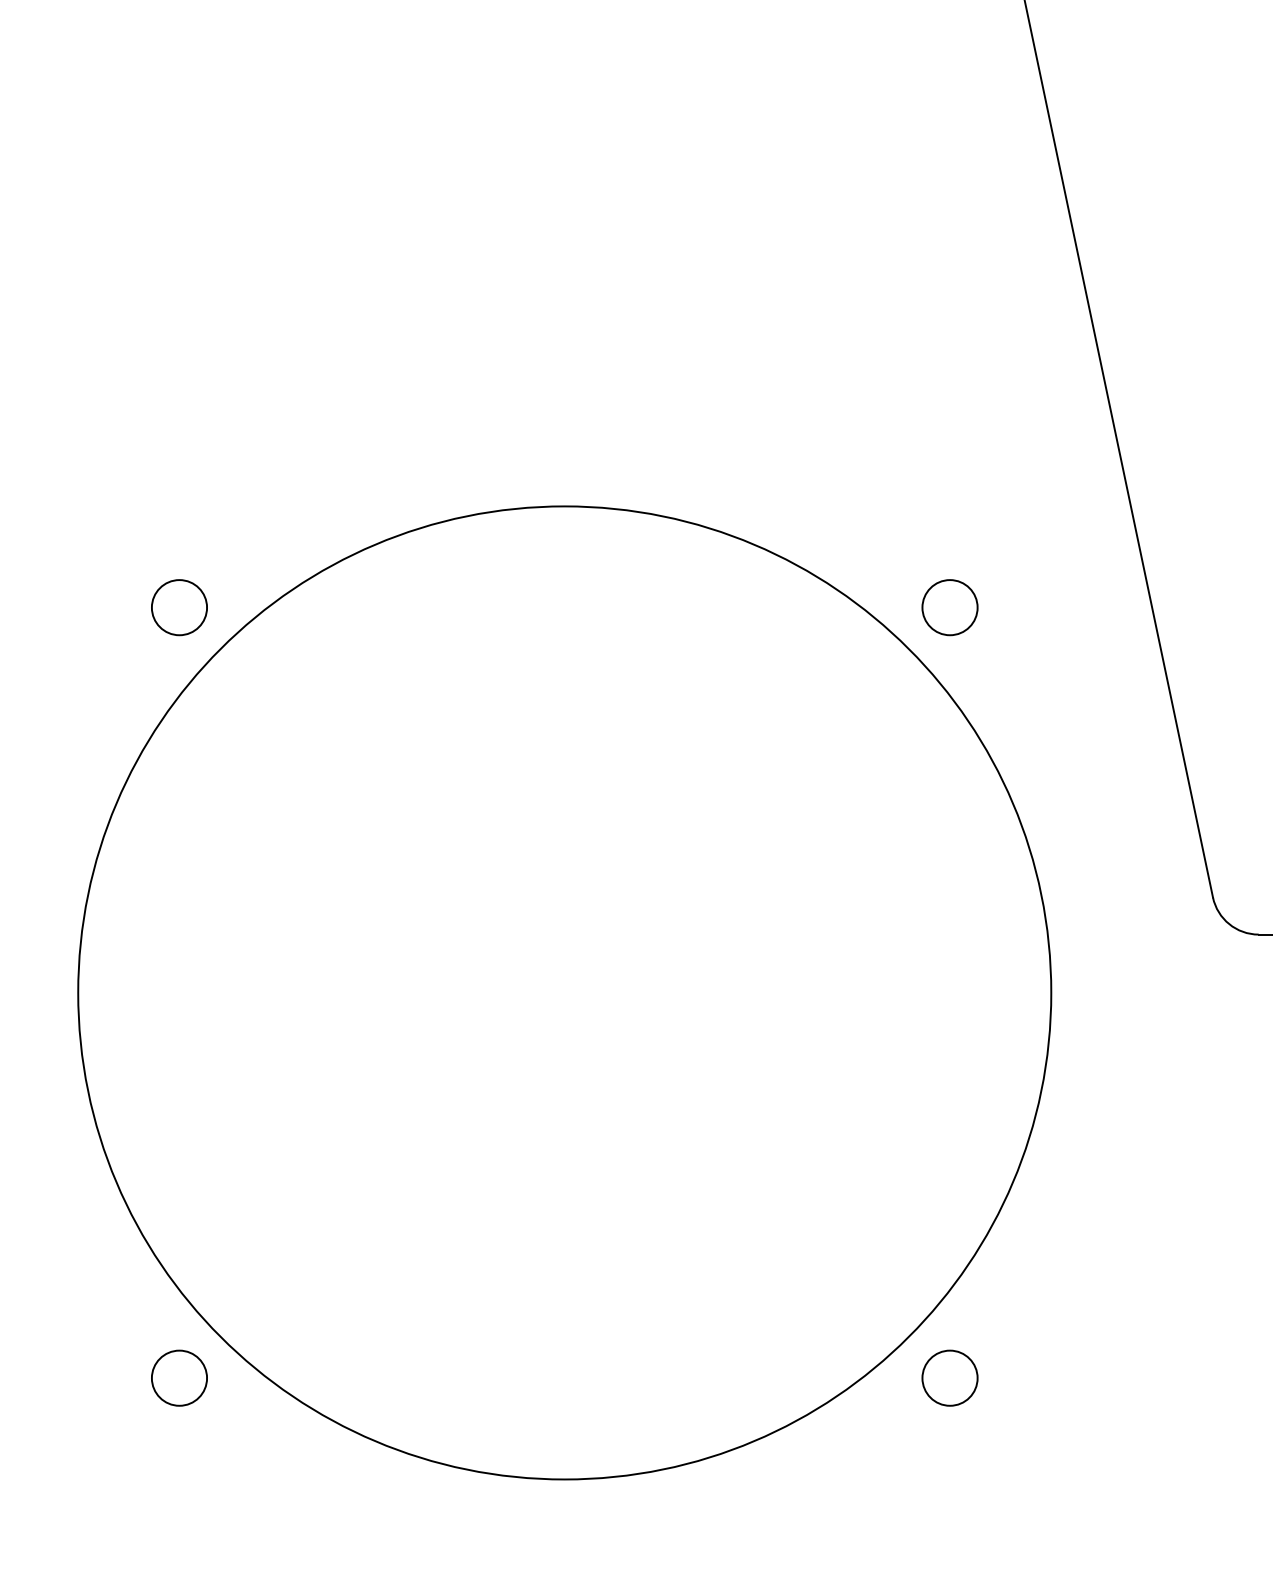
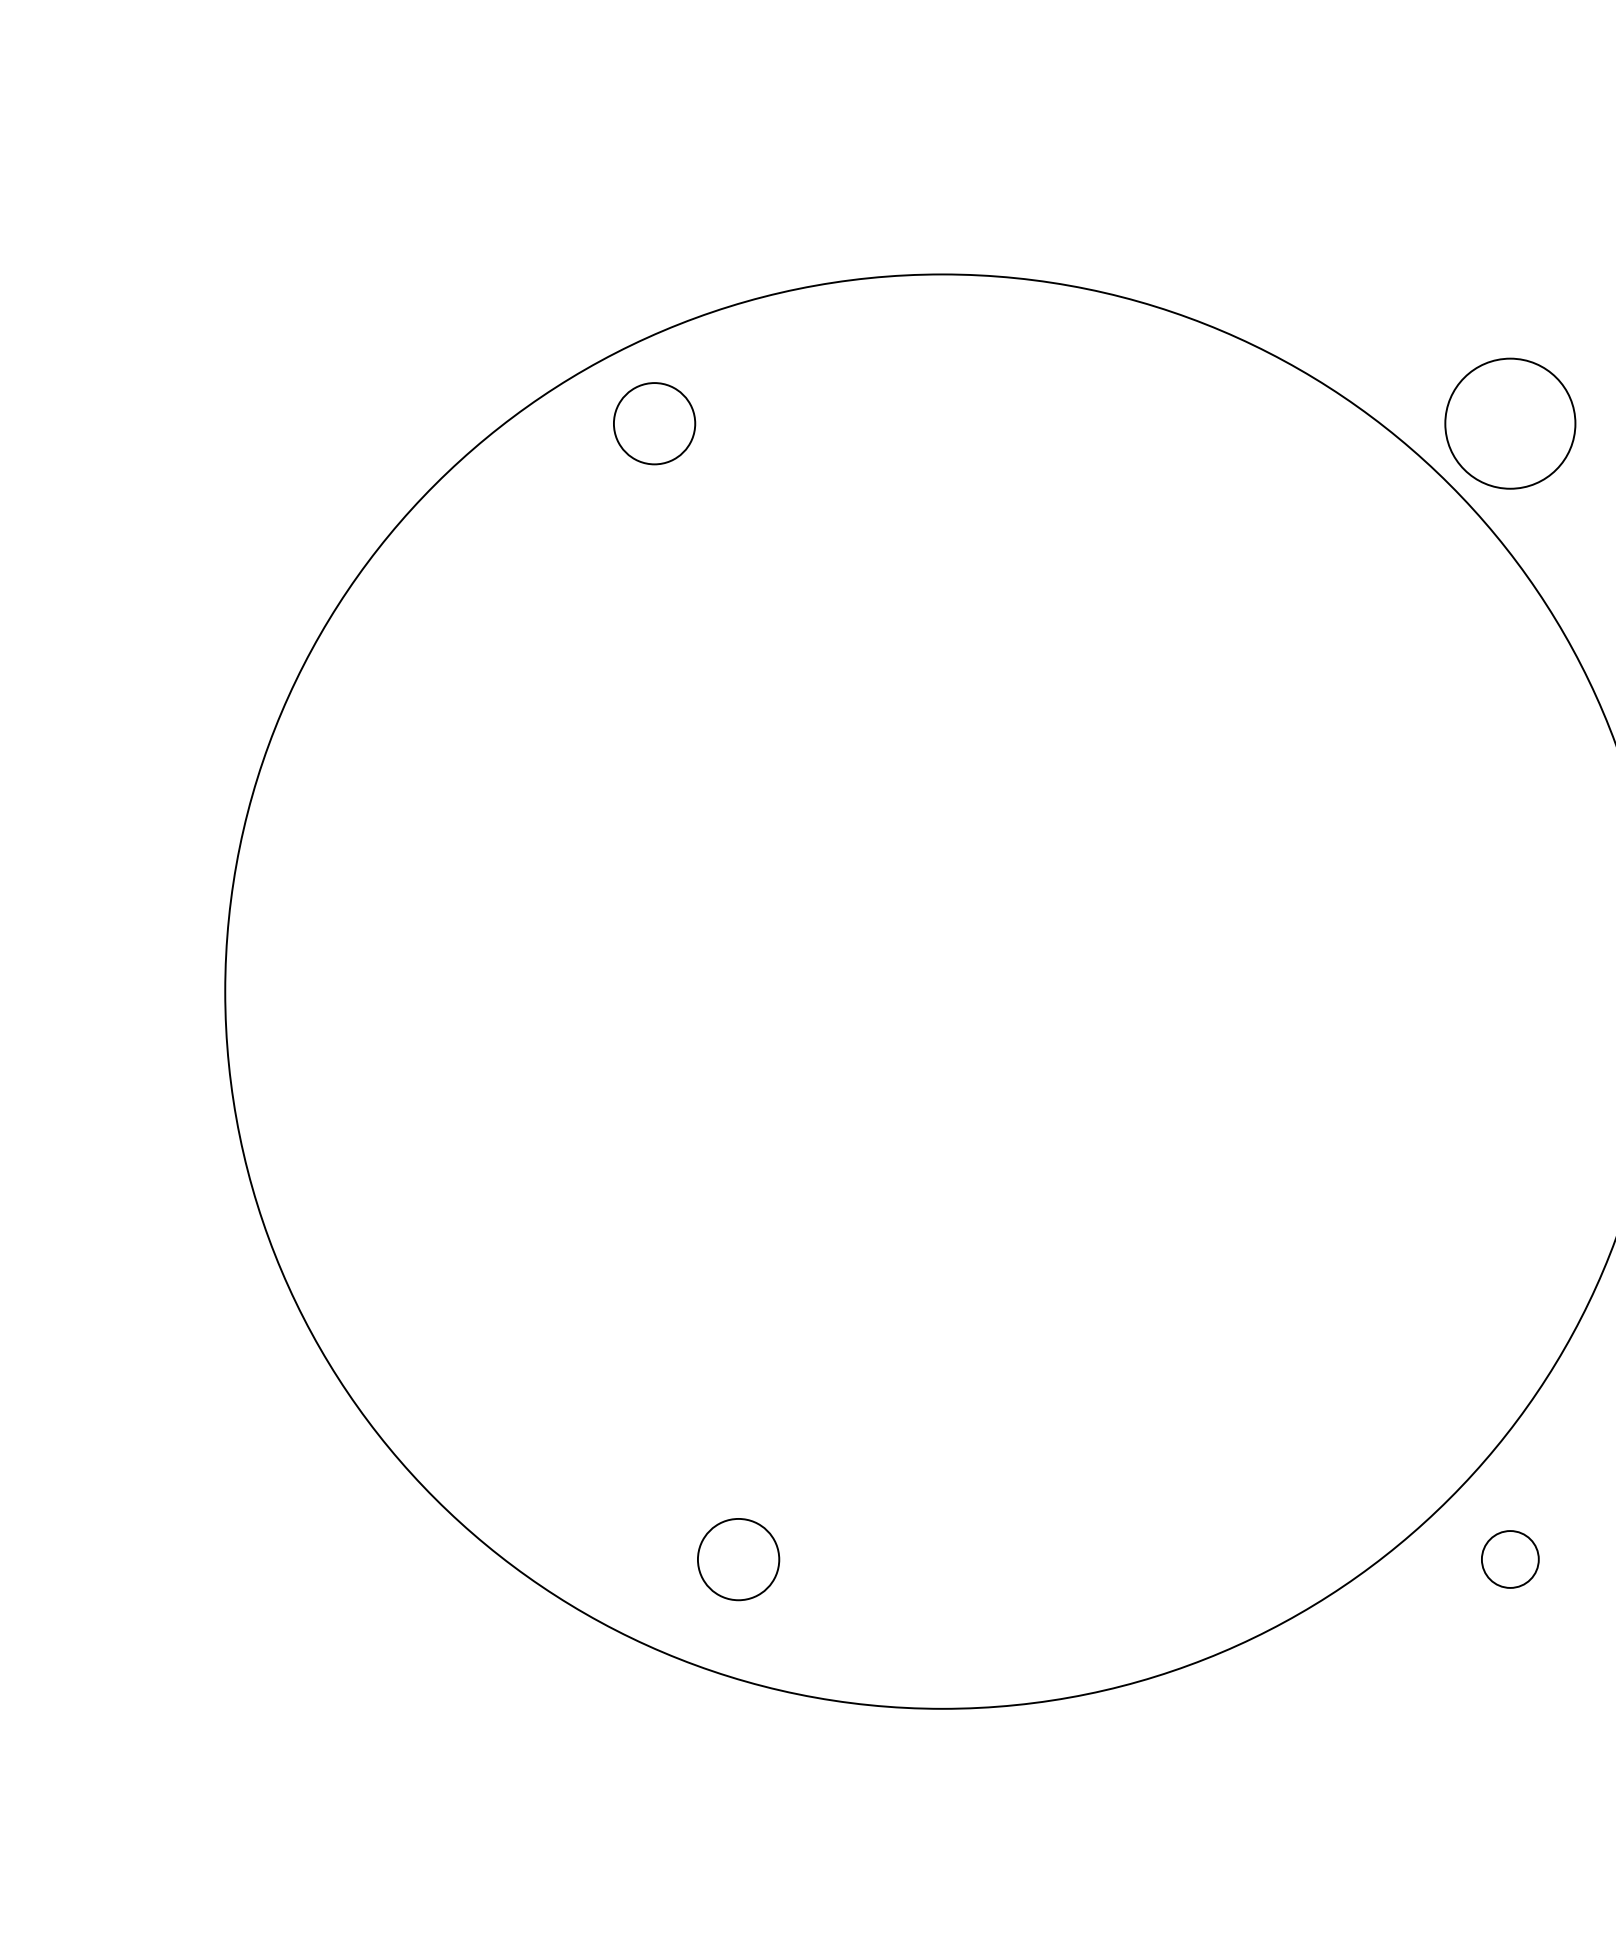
circle: (179, 607) -> (654, 423), moved
circle: (949, 607) -> (1509, 423), size x1.6
circle: (179, 1377) -> (738, 1558), moved
circle: (949, 1377) -> (1509, 1558), size x0.7

